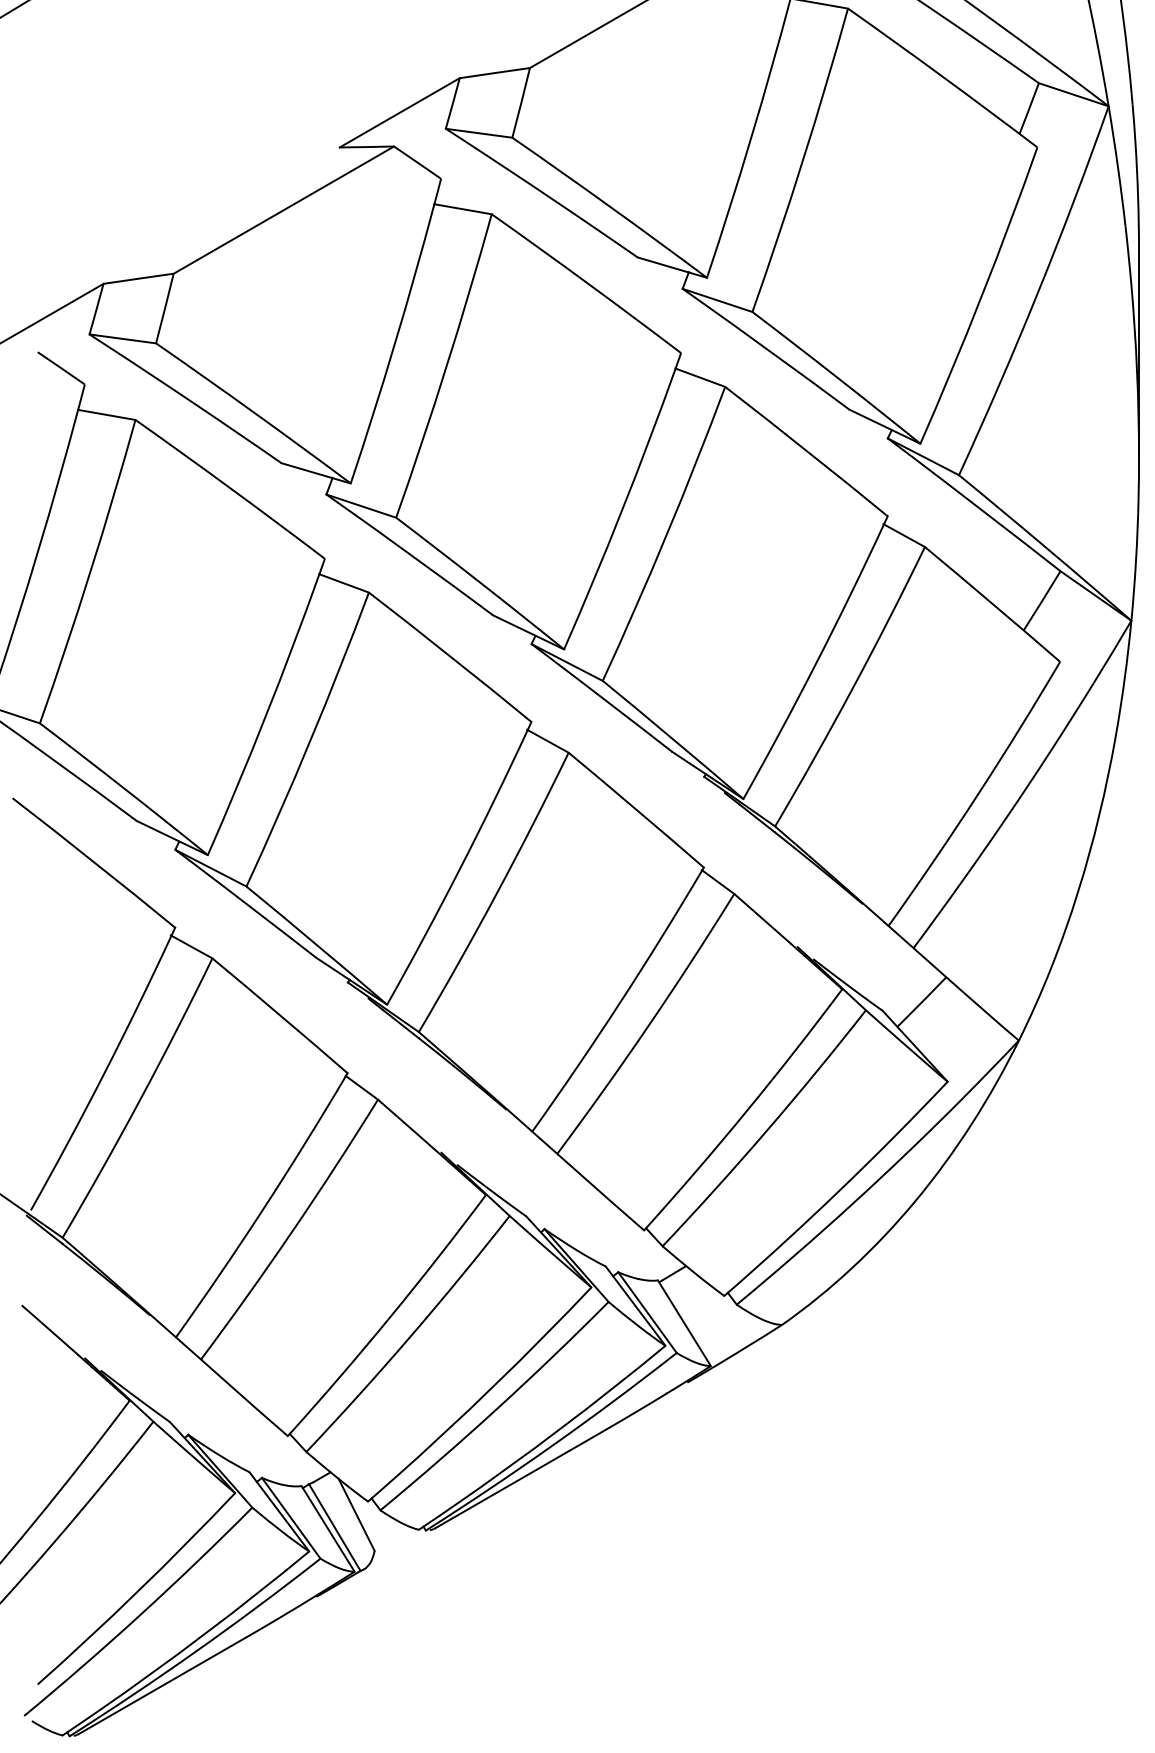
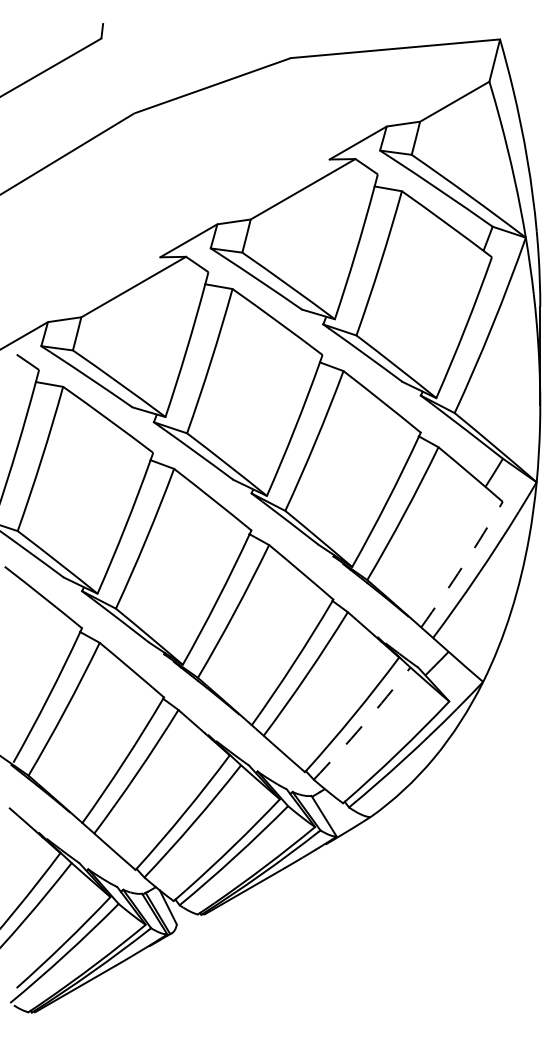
arc: (977, 795) -> (463, 565), solid -> dashed
arc: (767, 1130) -> (363, 724), solid -> dashed

